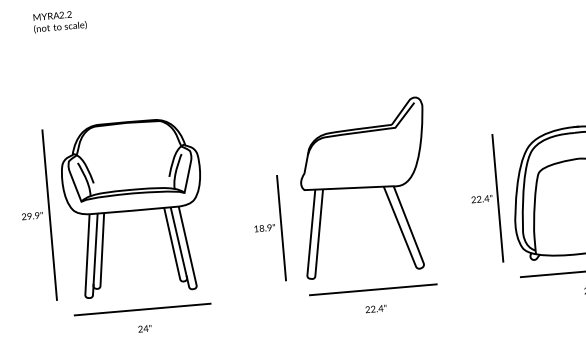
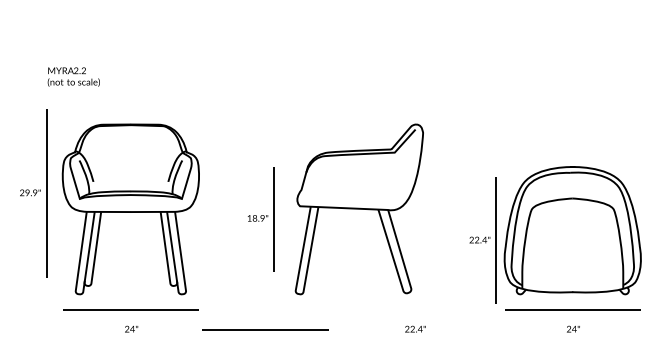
text: (59, 21) -> (73, 76), moved
part: (484, 199) -> (482, 240), moved
part: (35, 216) -> (33, 193), moved
part: (268, 229) -> (261, 219), moved
line: (373, 289) -> (265, 329), moved
text: (376, 308) -> (415, 328), moved

